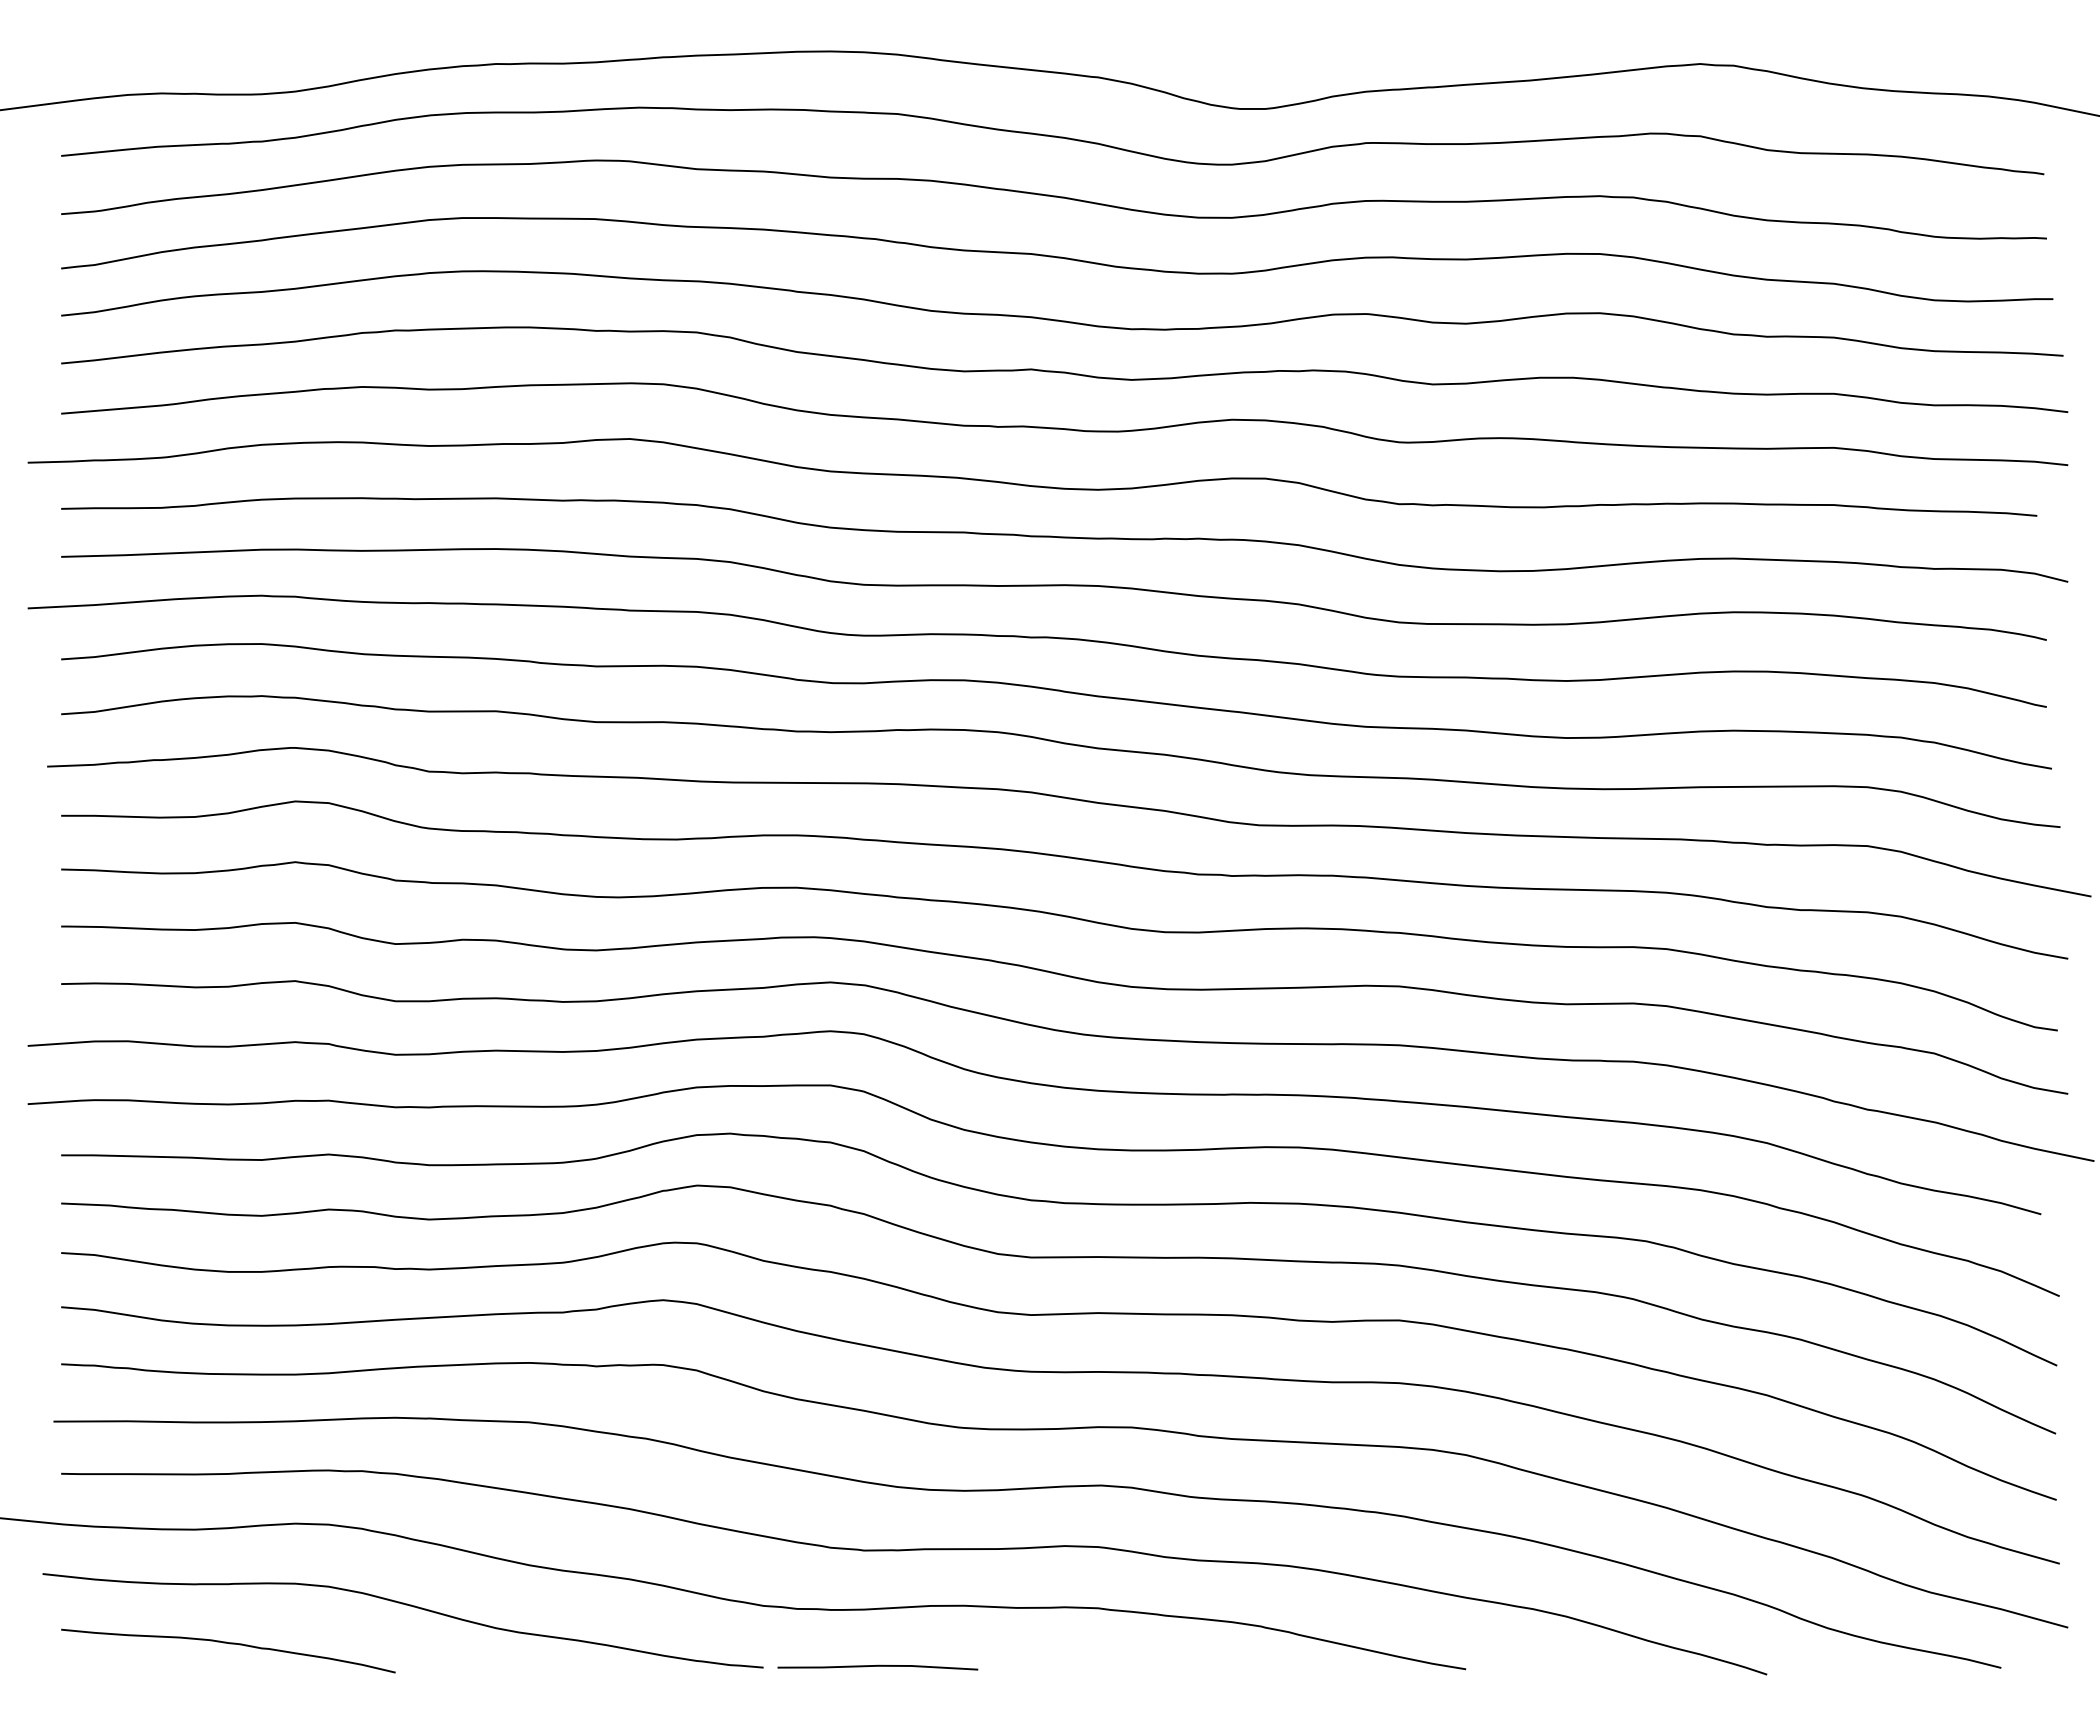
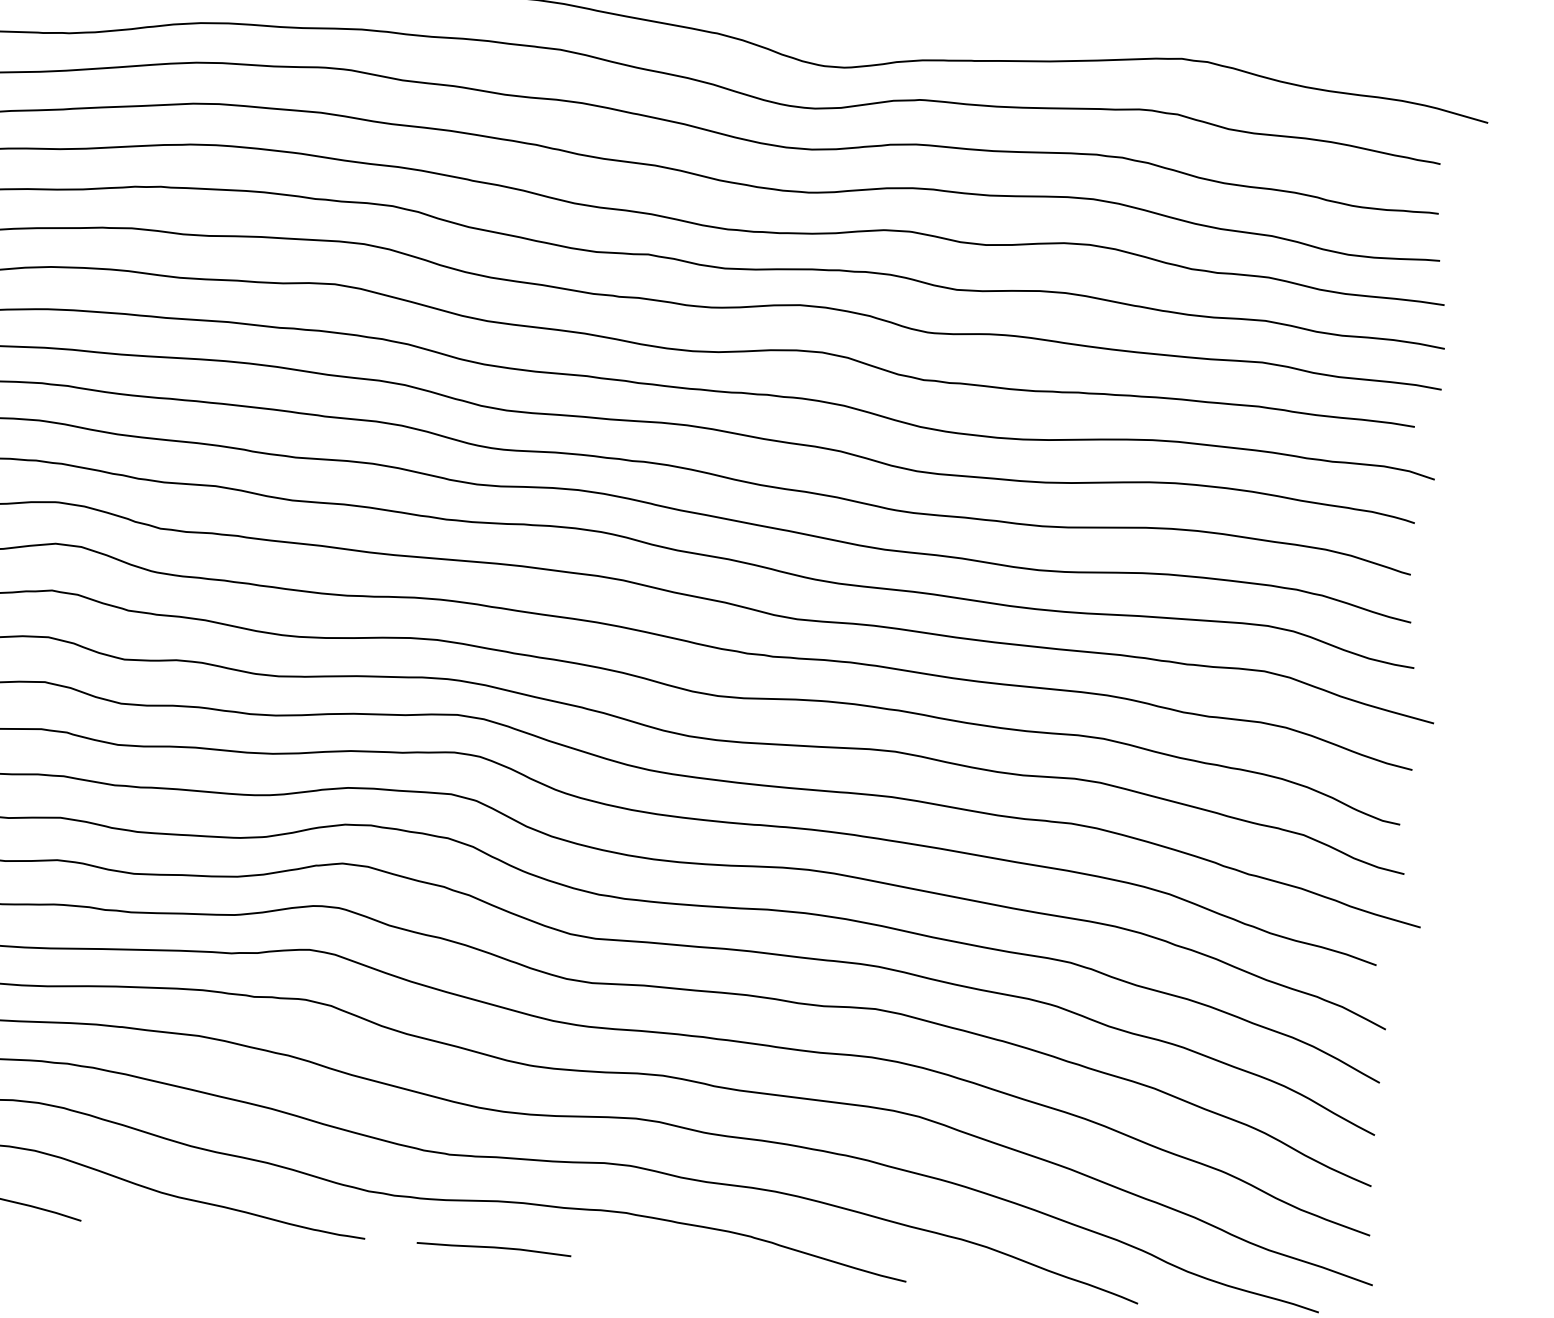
line: (877, 1666) -> (493, 1247), moved

